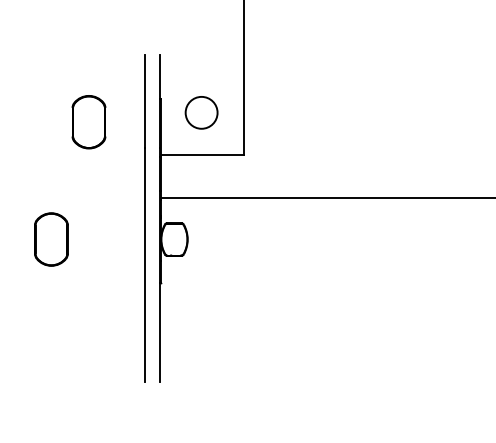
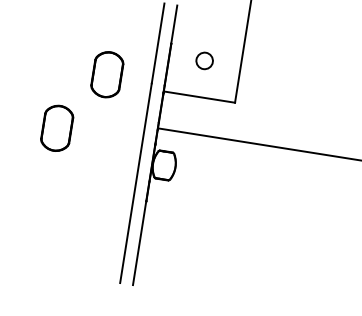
circle: (201, 112) -> (204, 60), size x0.6
part: (88, 122) -> (106, 74), moved
part: (51, 239) -> (57, 128), moved

